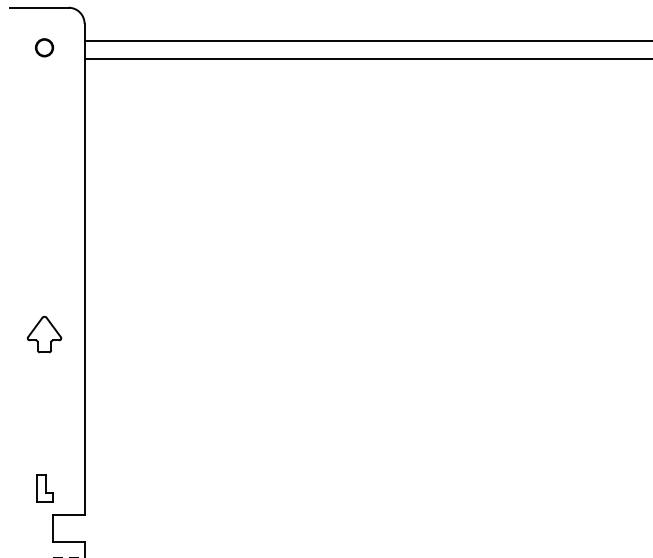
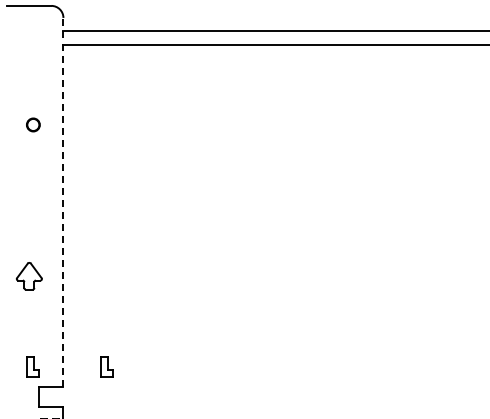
circle: (44, 47) -> (33, 124), moved
line: (84, 268) -> (63, 201), solid -> dashed
part: (43, 334) -> (28, 276), moved
part: (141, 488) -> (106, 366), added

